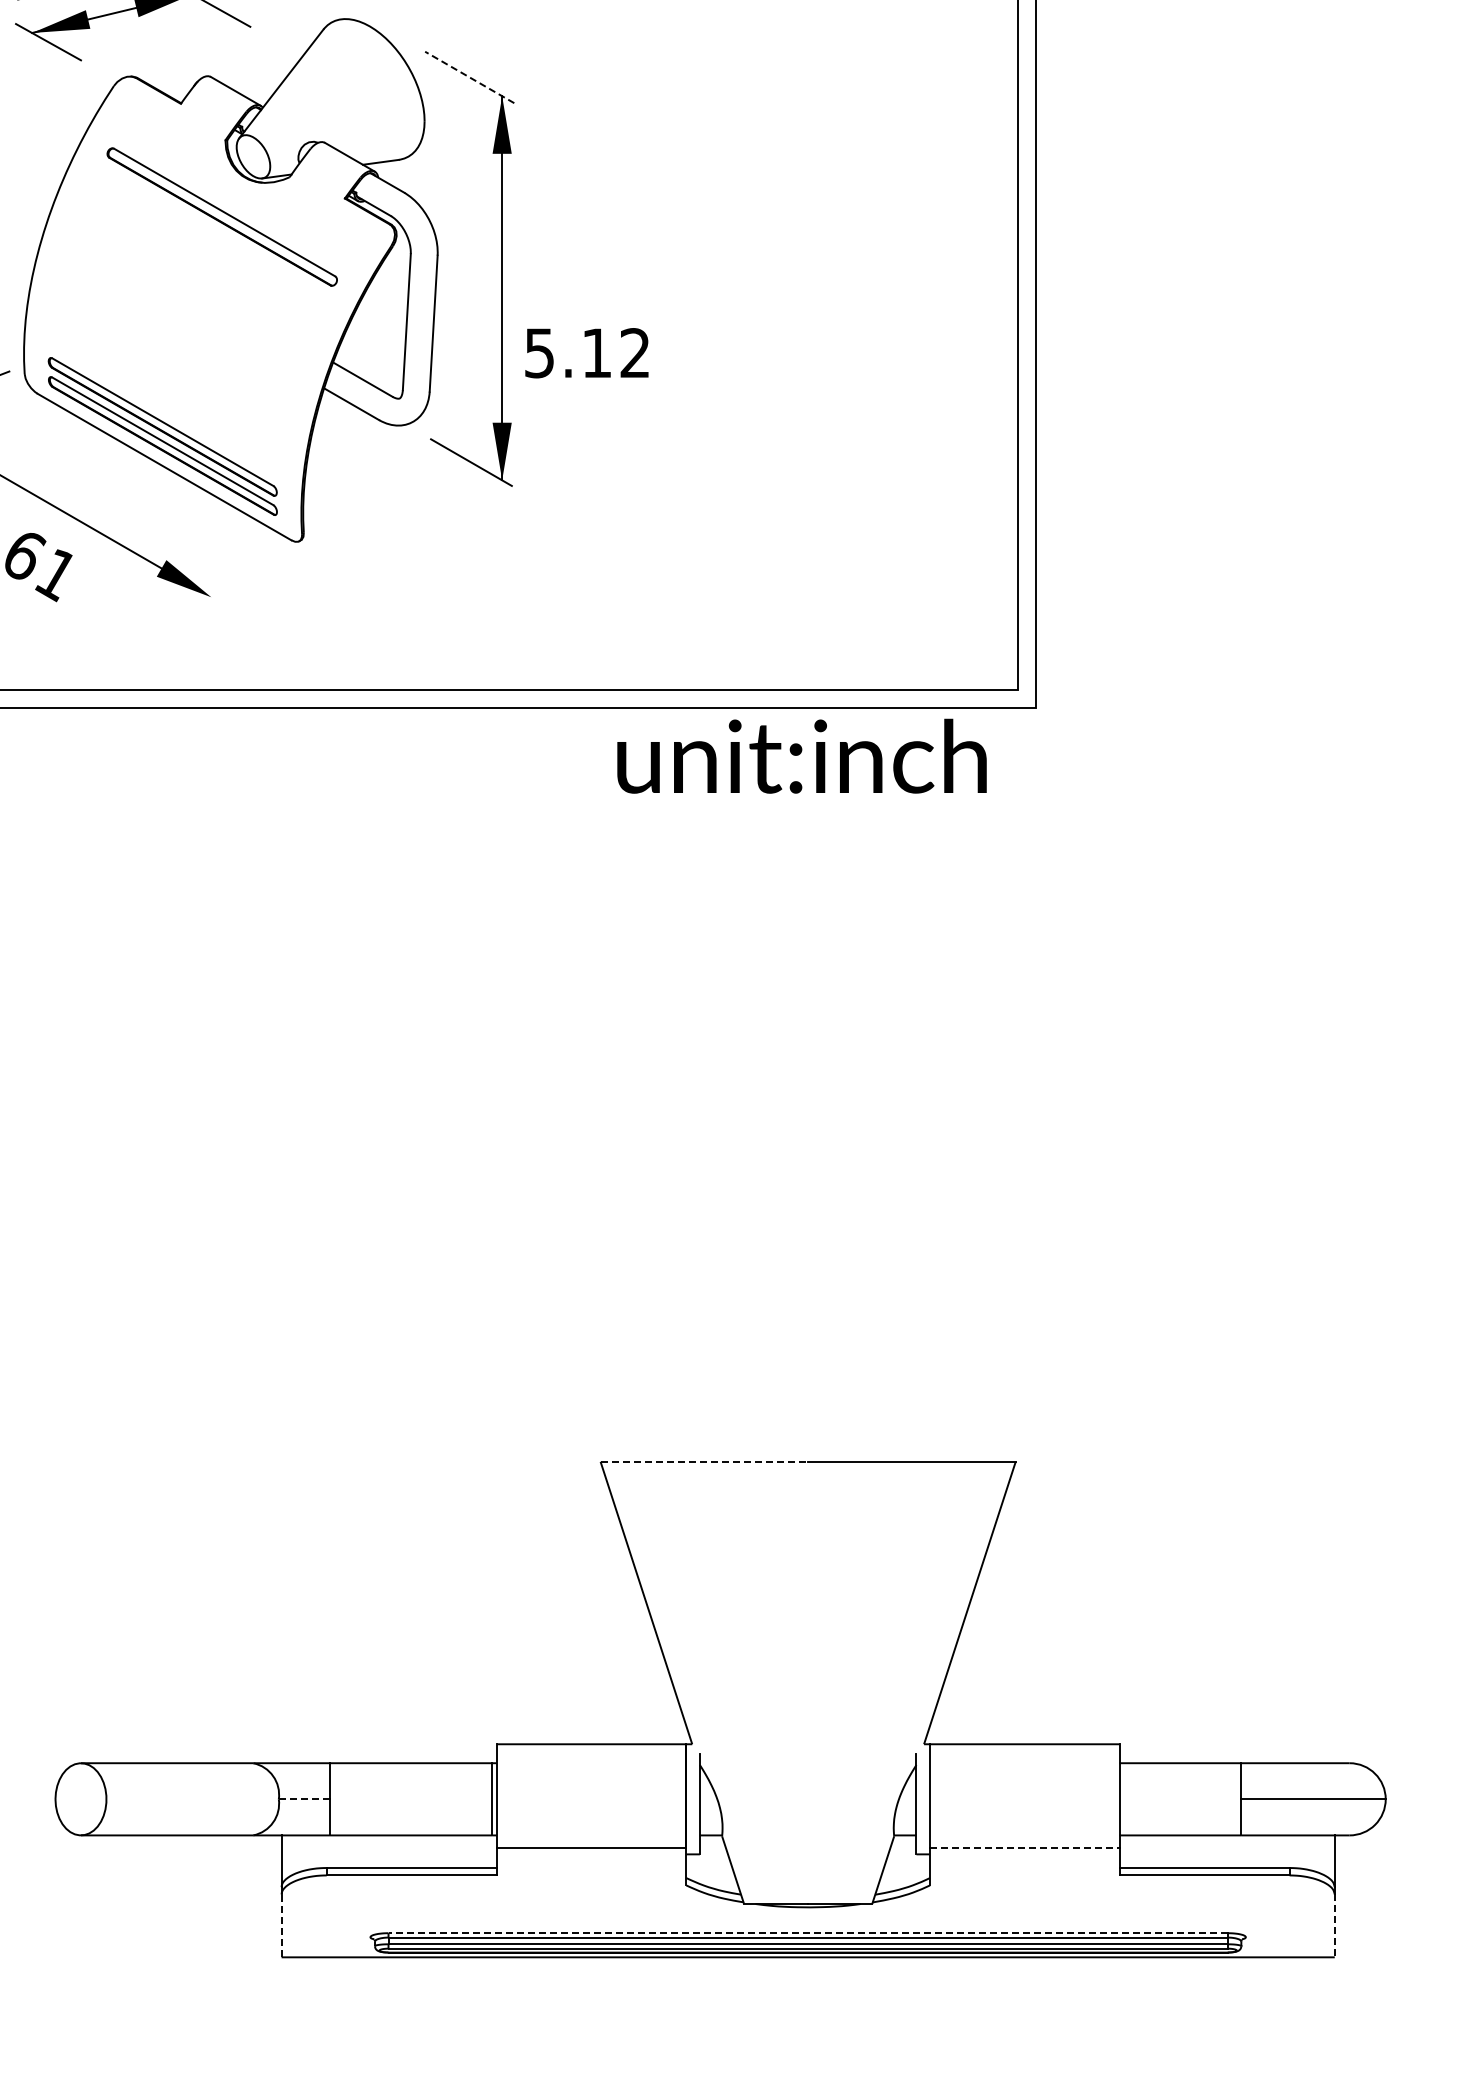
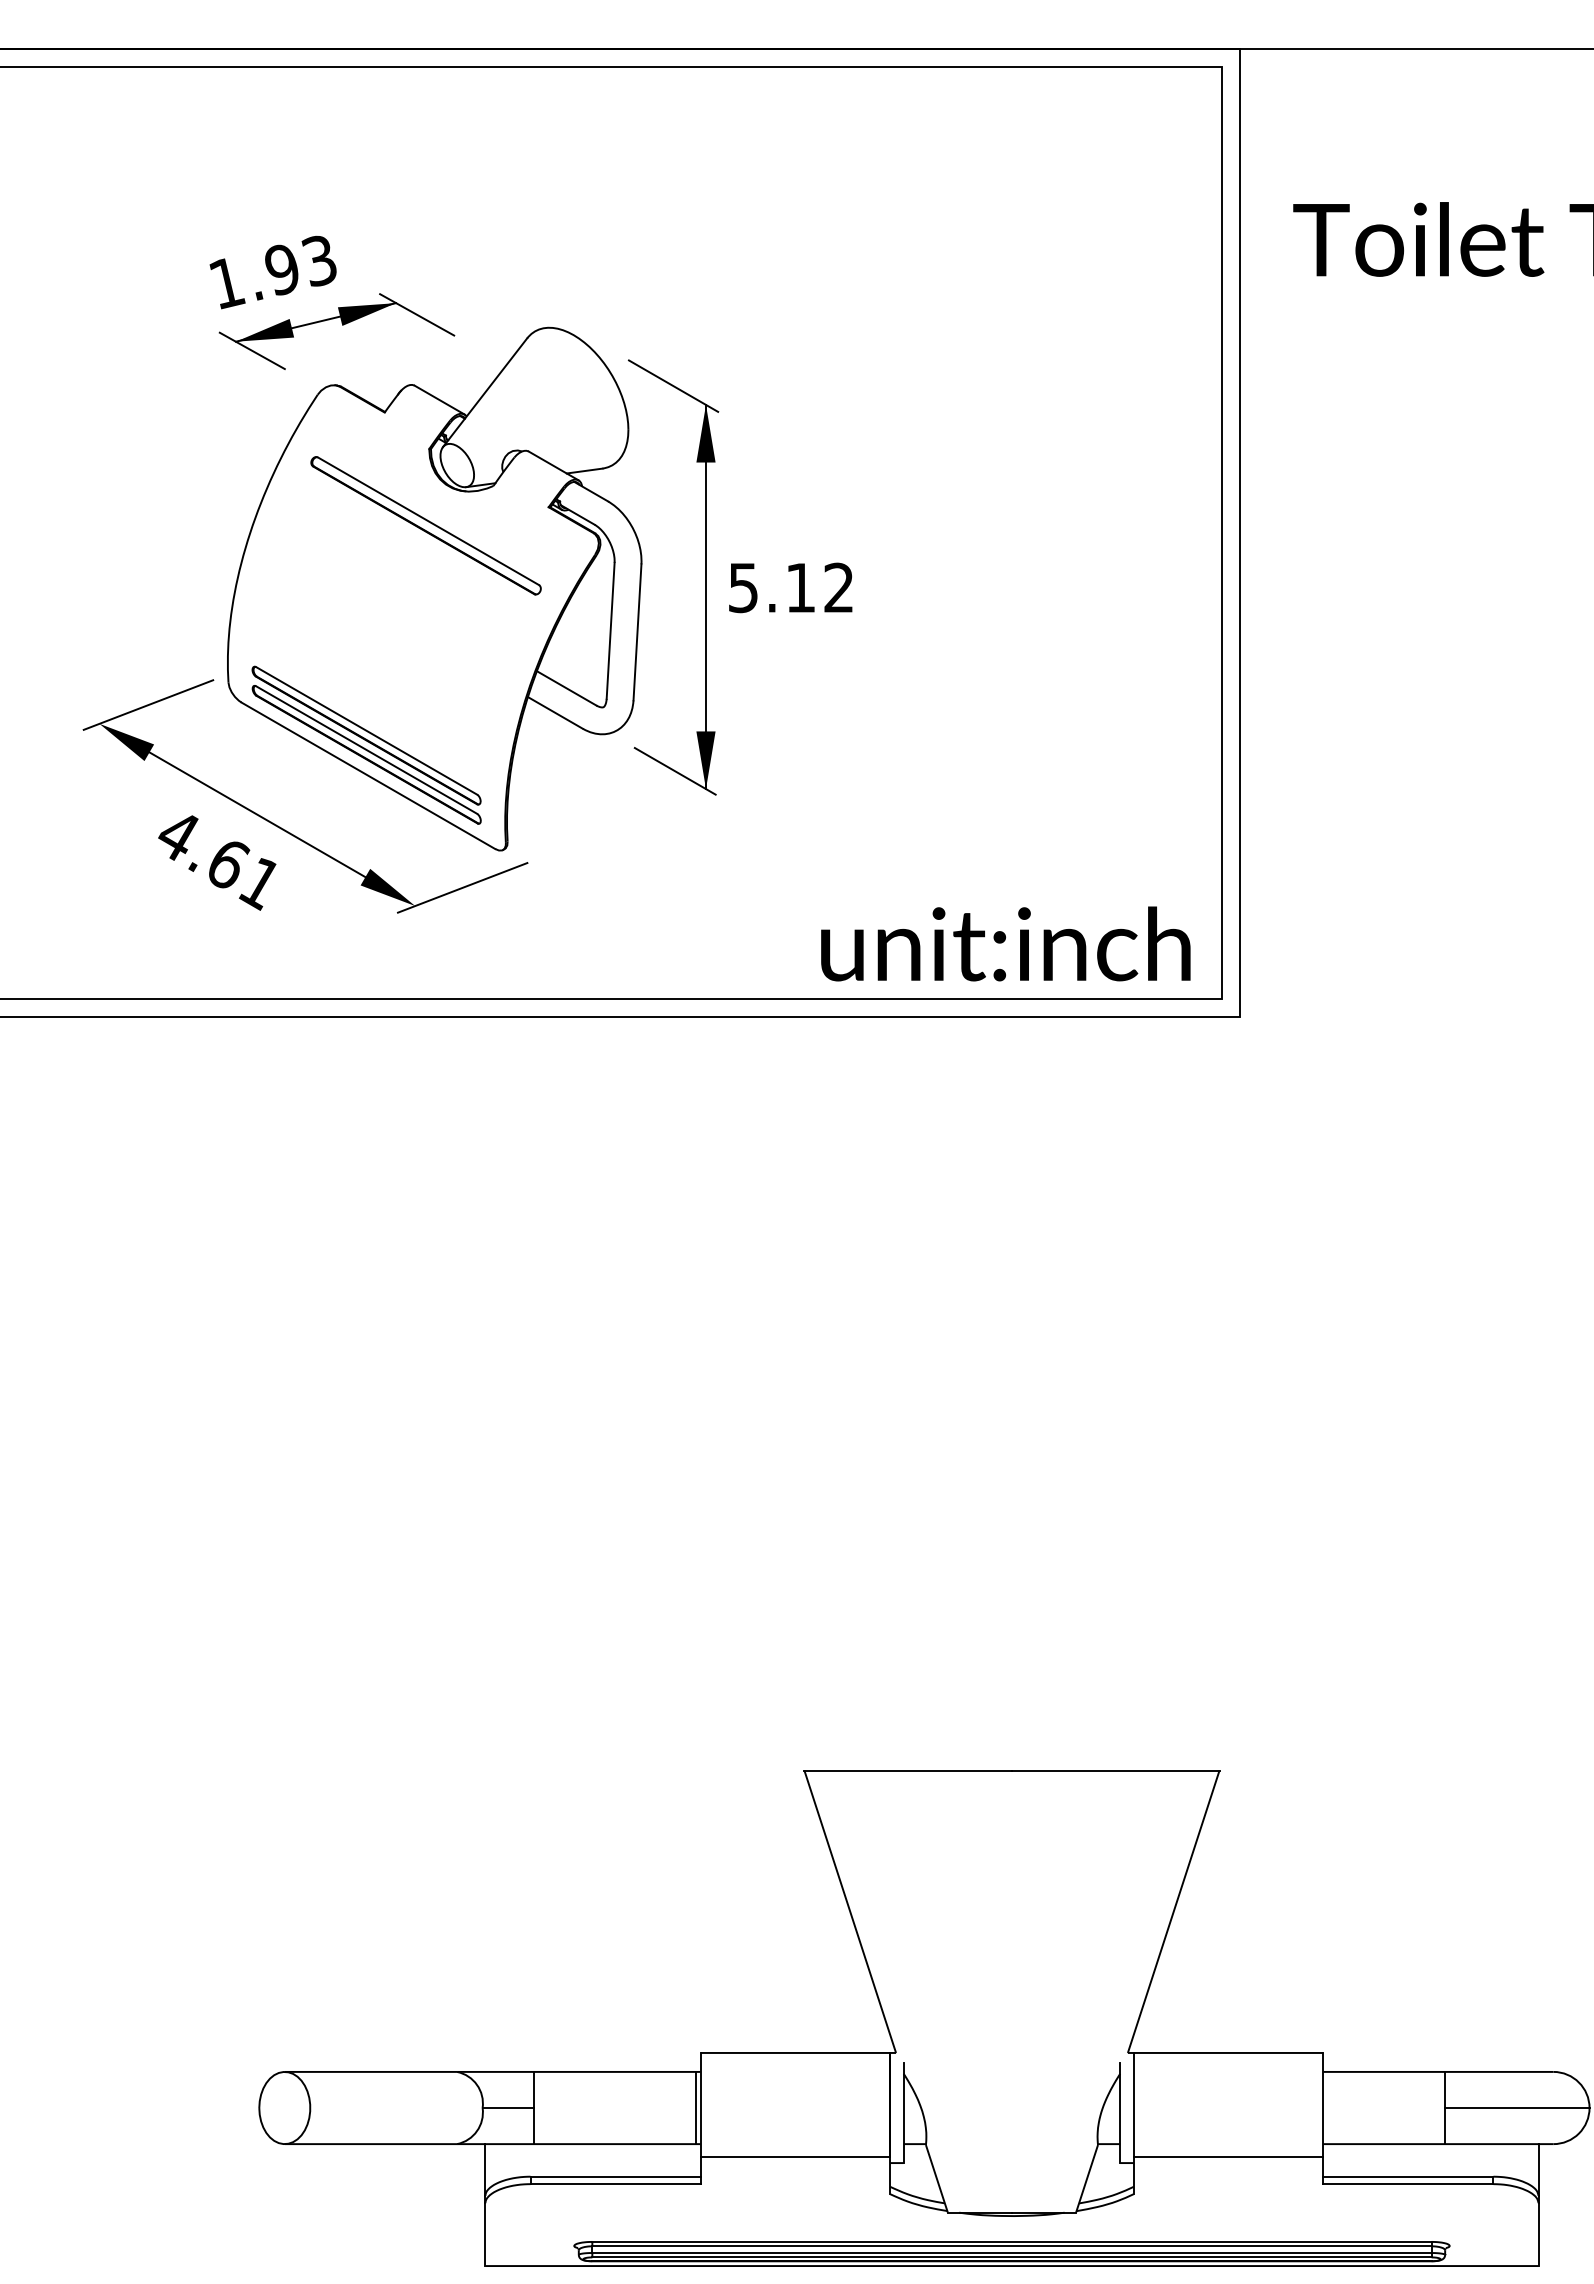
line: (469, 76) -> (673, 385), dashed -> solid
text: (586, 352) -> (790, 587), moved
line: (258, 578) -> (462, 887), added
text: (801, 755) -> (1005, 943), moved
line: (704, 1461) -> (908, 1770), dashed -> solid
line: (304, 1799) -> (508, 2108), dashed -> solid
line: (1024, 1847) -> (1228, 2156), dashed -> solid
line: (281, 1925) -> (485, 2234), dashed -> solid
line: (1334, 1926) -> (1538, 2235), dashed -> solid
line: (807, 1932) -> (1011, 2241), dashed -> solid

